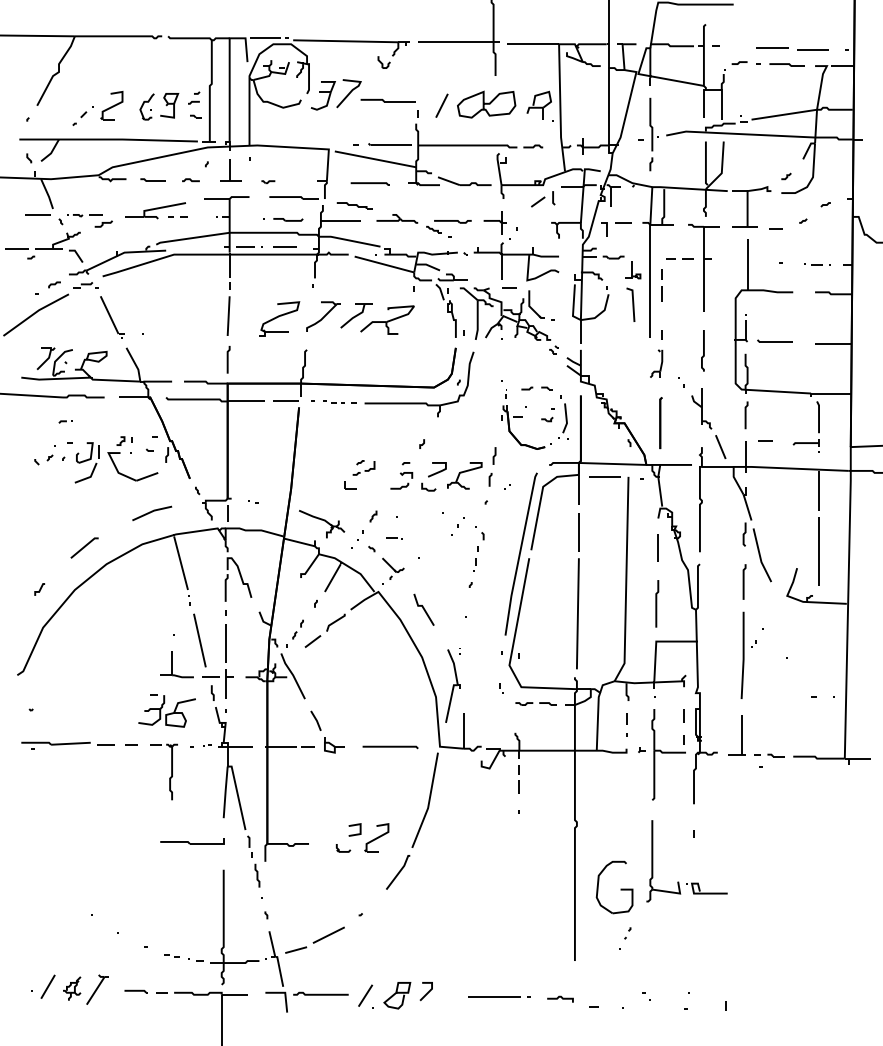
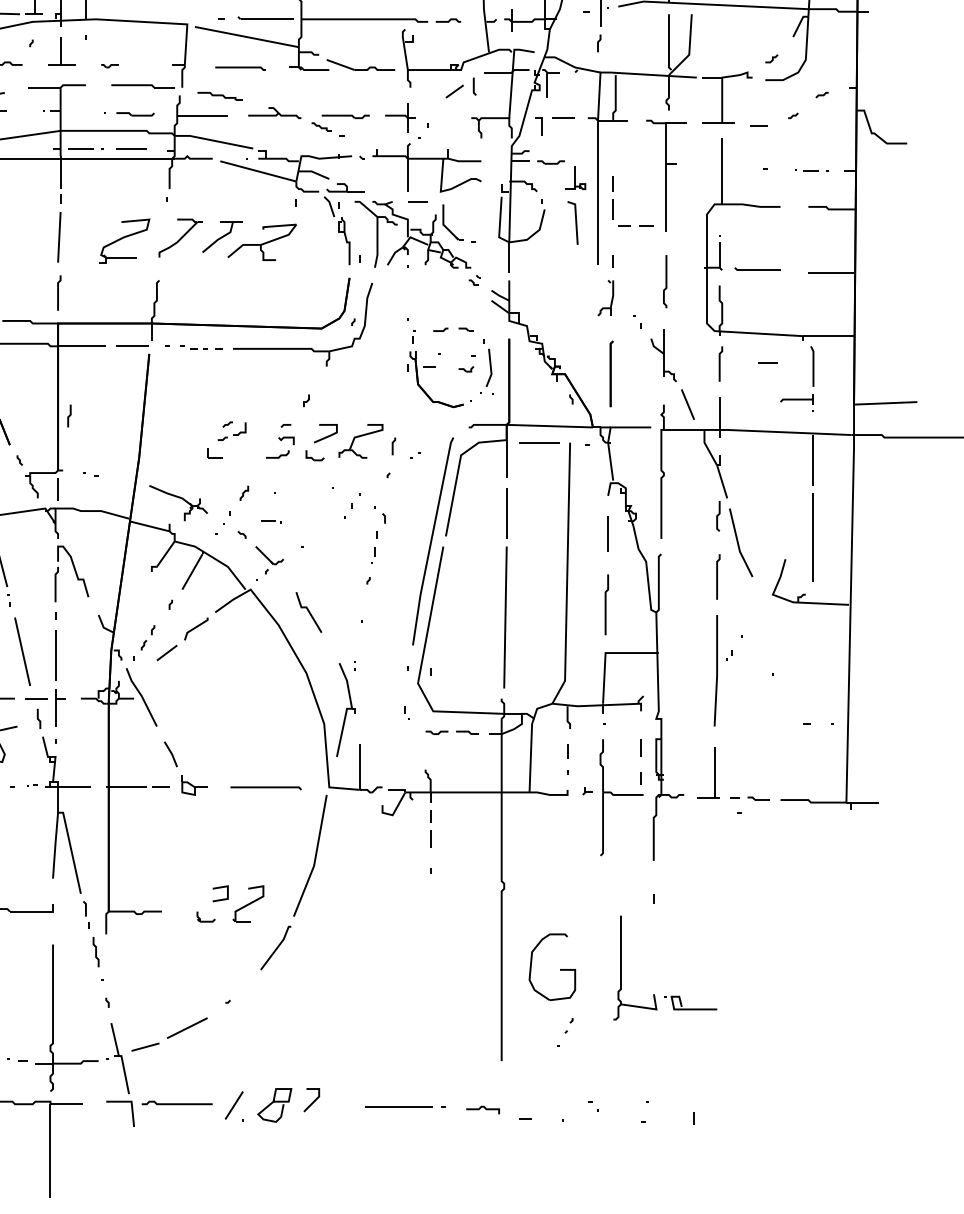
line: (682, 258) -> (639, 226), moved
line: (765, 440) -> (768, 361), moved
line: (494, 455) -> (69, 415), moved
part: (678, 881) -> (654, 994), moved

